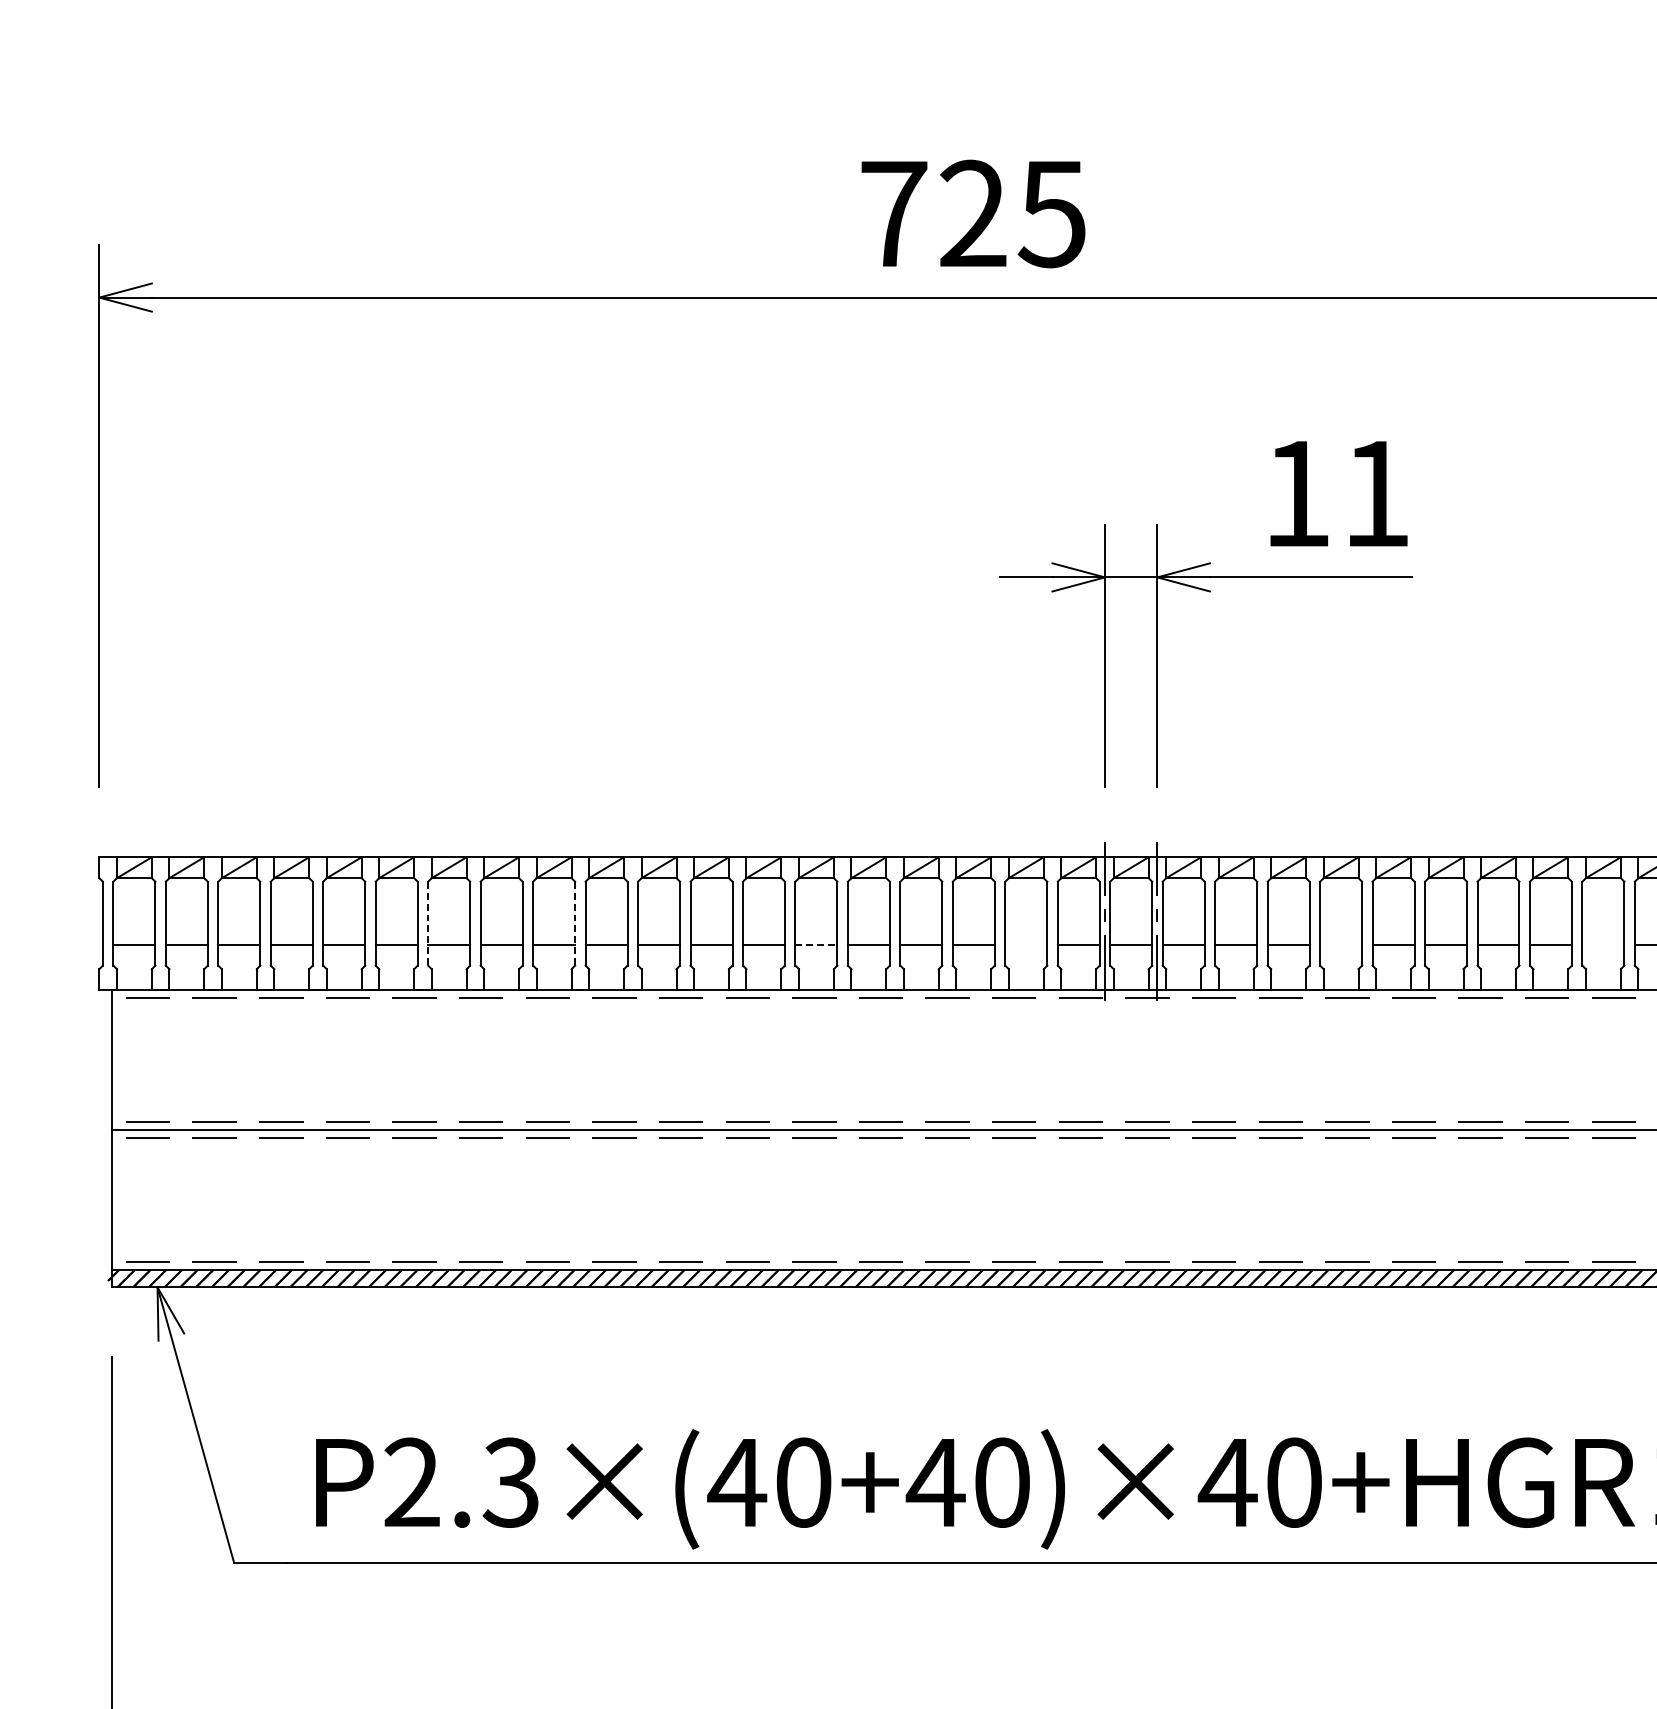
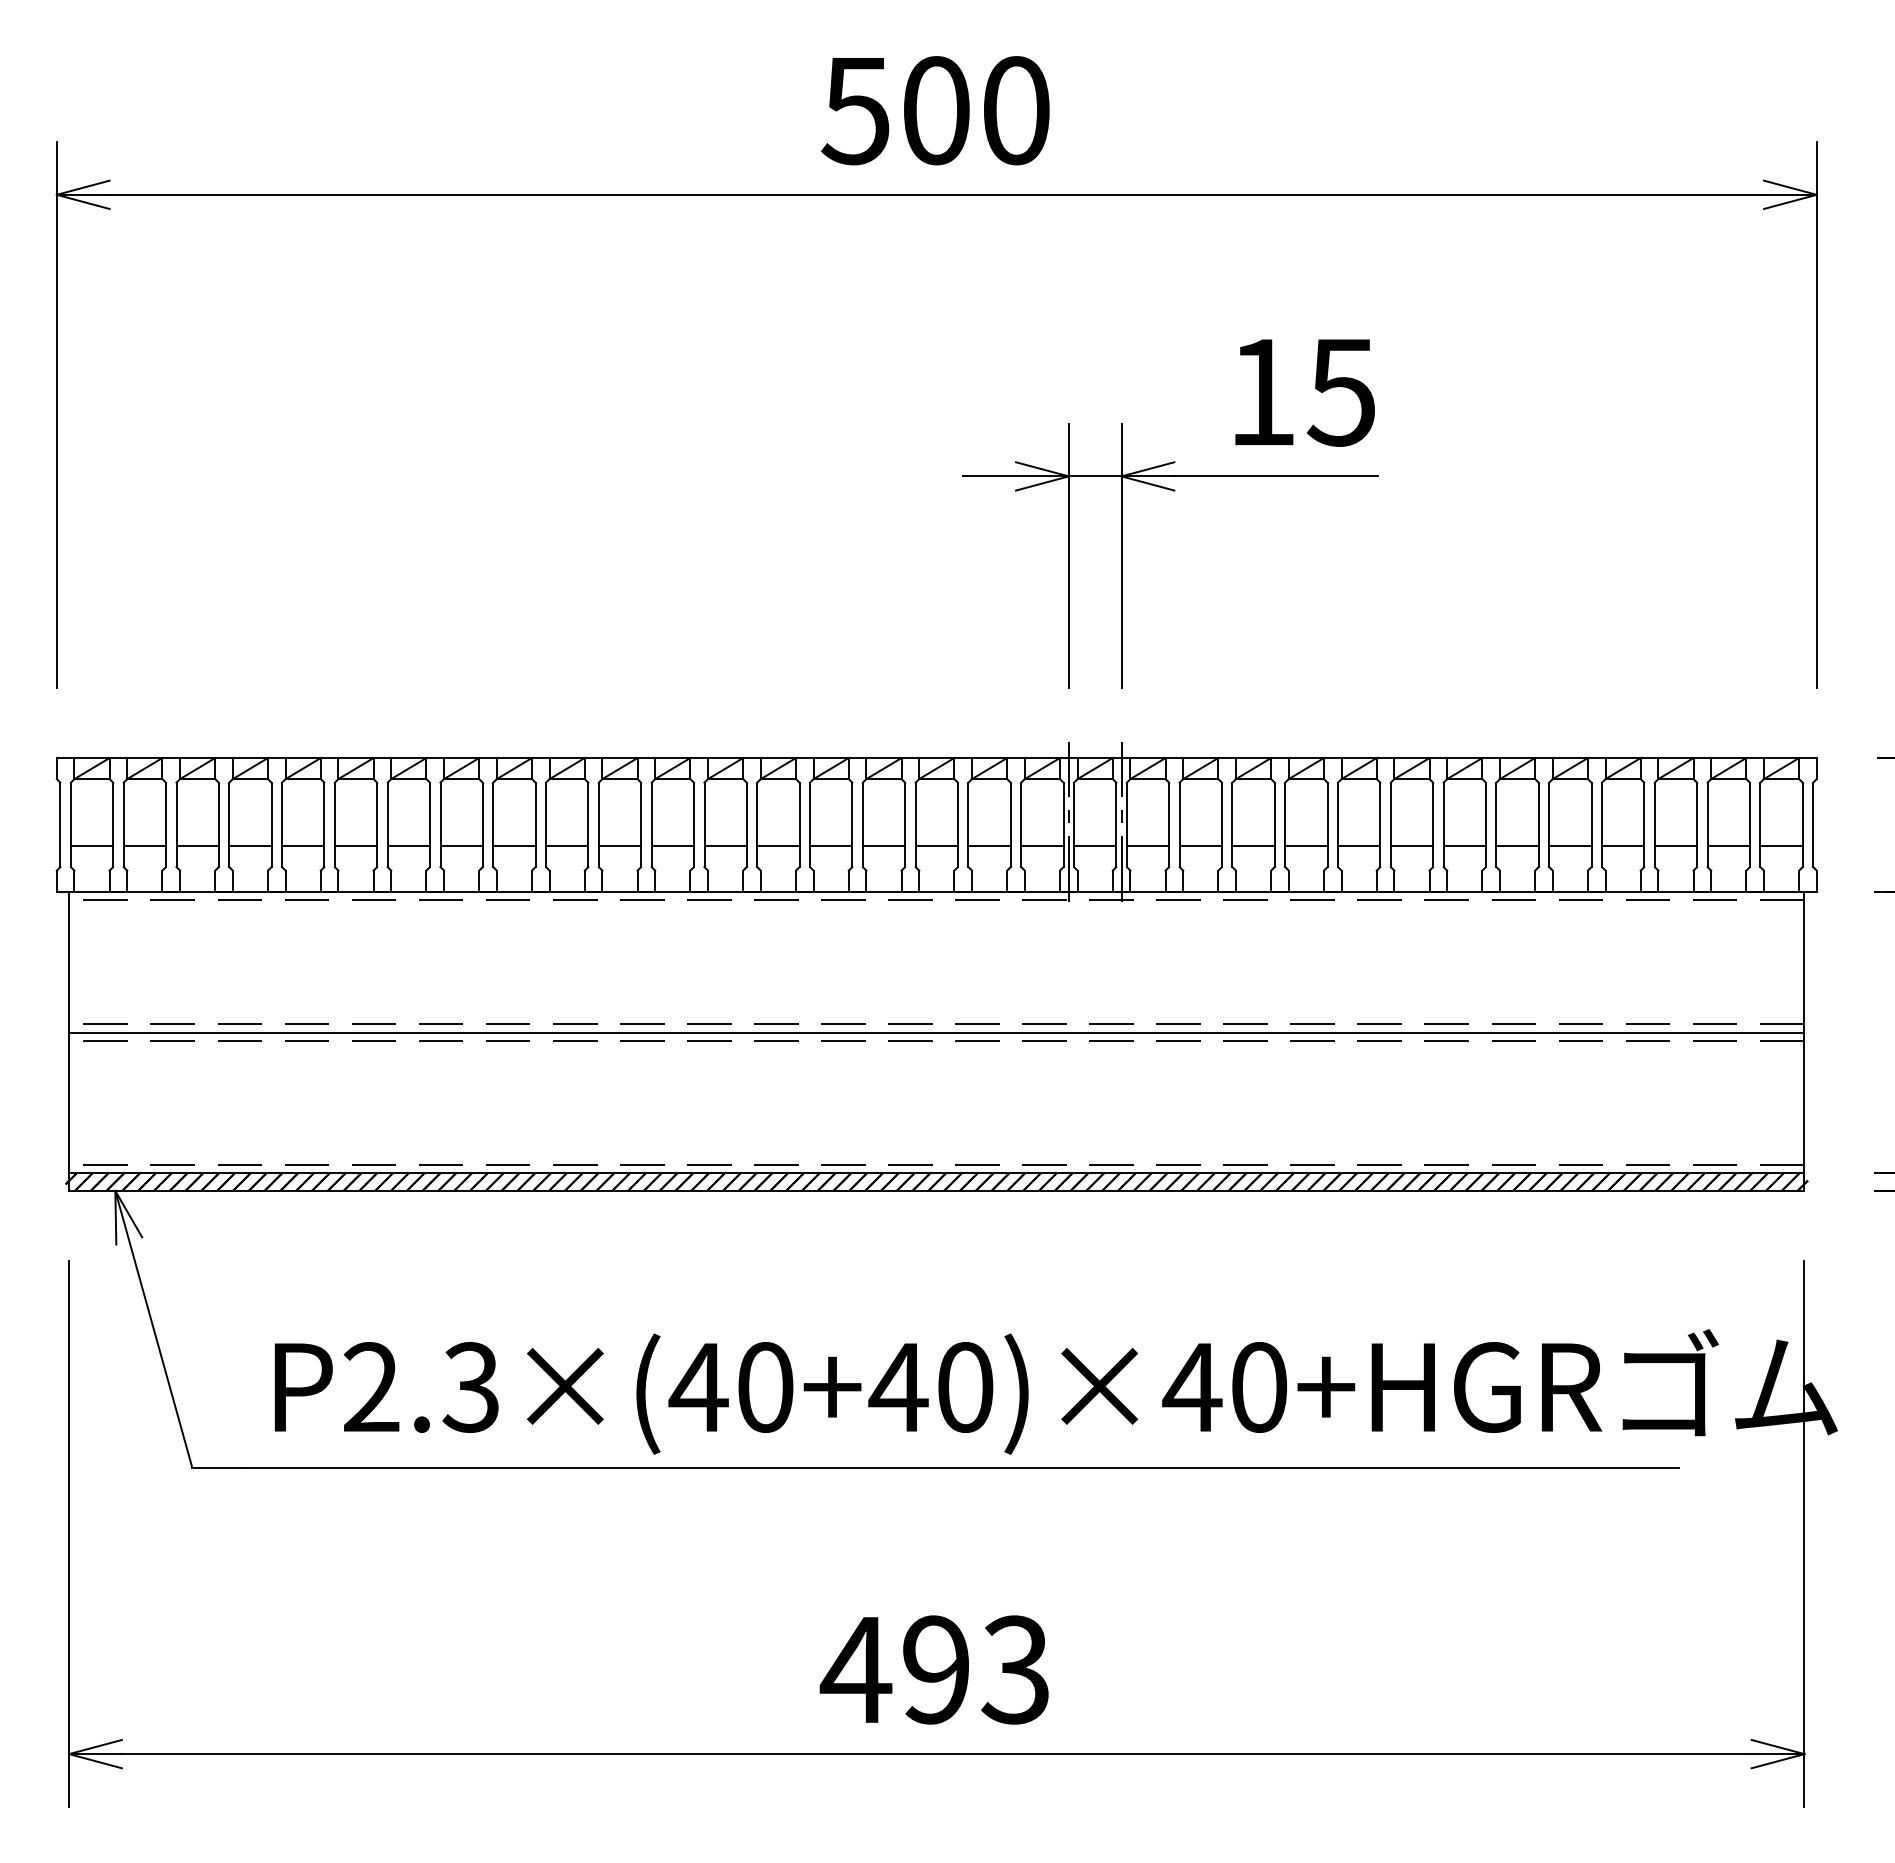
text: (972, 213) -> (935, 110), 725 -> 500
text: (1374, 494) -> (1340, 392), 11 -> 15
line: (427, 924) -> (387, 825), dashed -> solid
line: (575, 924) -> (535, 825), dashed -> solid
line: (816, 945) -> (778, 846), dashed -> solid
line: (1026, 945) -> (989, 846), added
line: (1341, 945) -> (1306, 846), added
line: (1603, 945) -> (1570, 846), added

